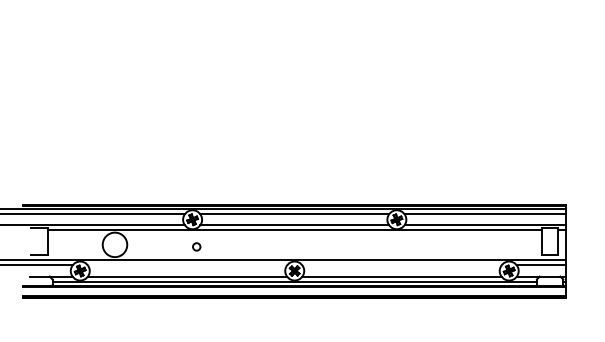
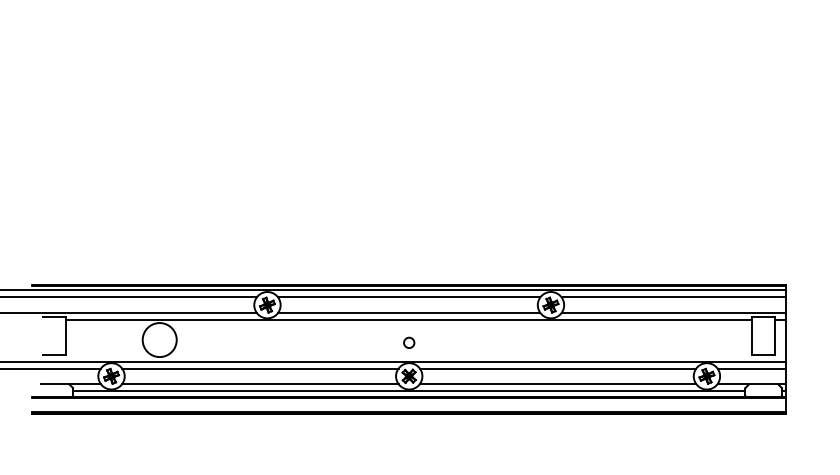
circle: (196, 246) -> (408, 342), moved
line: (187, 265) -> (260, 368), added
line: (401, 265) -> (557, 368), added

